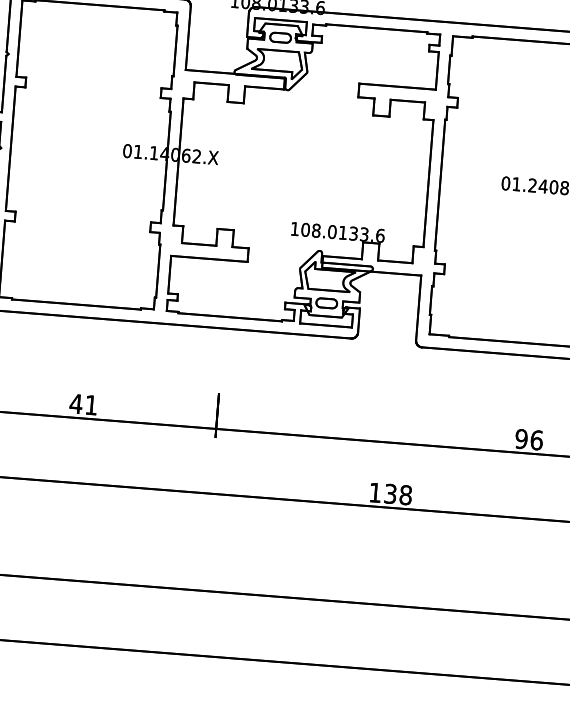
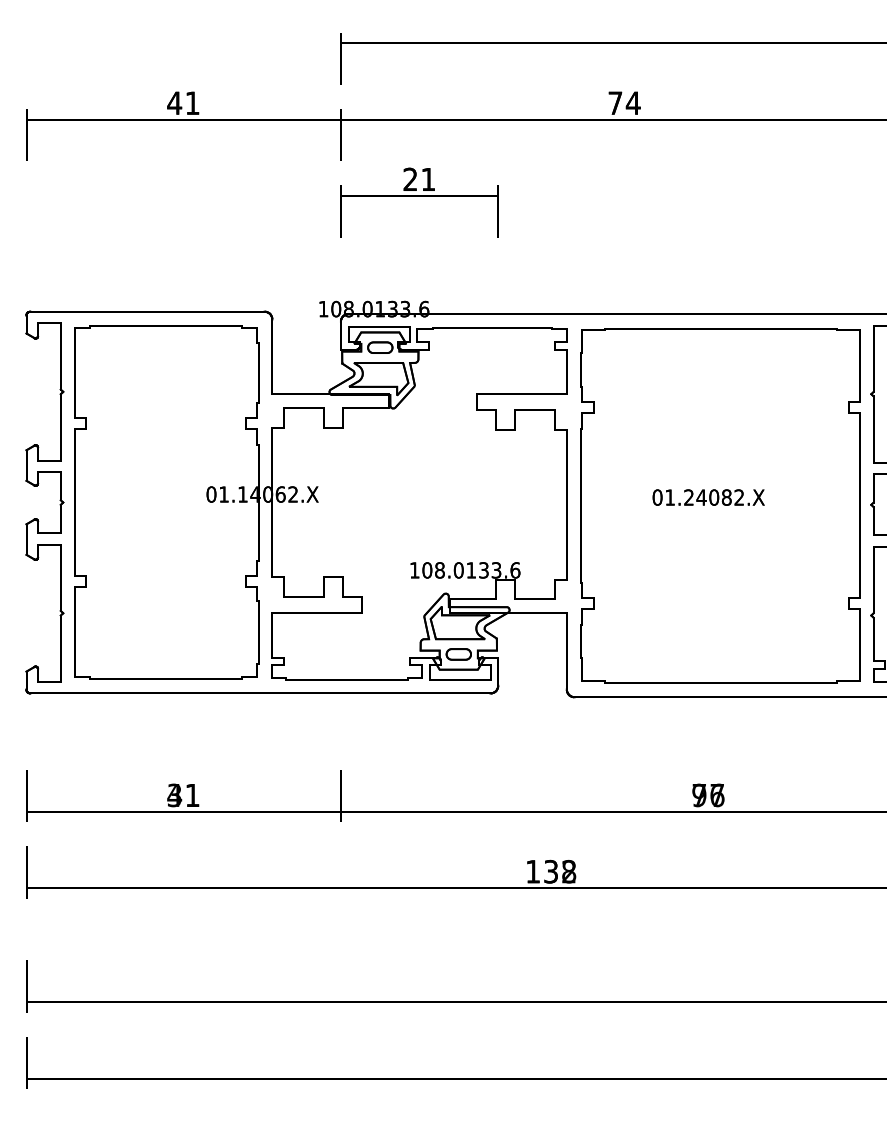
text: (76, 404) -> (174, 795), 41 -> 31
text: (529, 439) -> (708, 795), 96 -> 77
text: (406, 494) -> (569, 871), 138 -> 132

